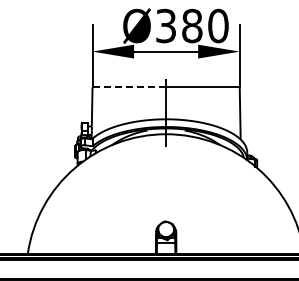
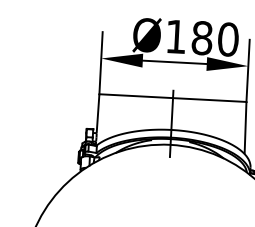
text: (165, 25) -> (175, 36), Ø380 -> Ø180
line: (129, 87) -> (136, 96), dashed -> solid

